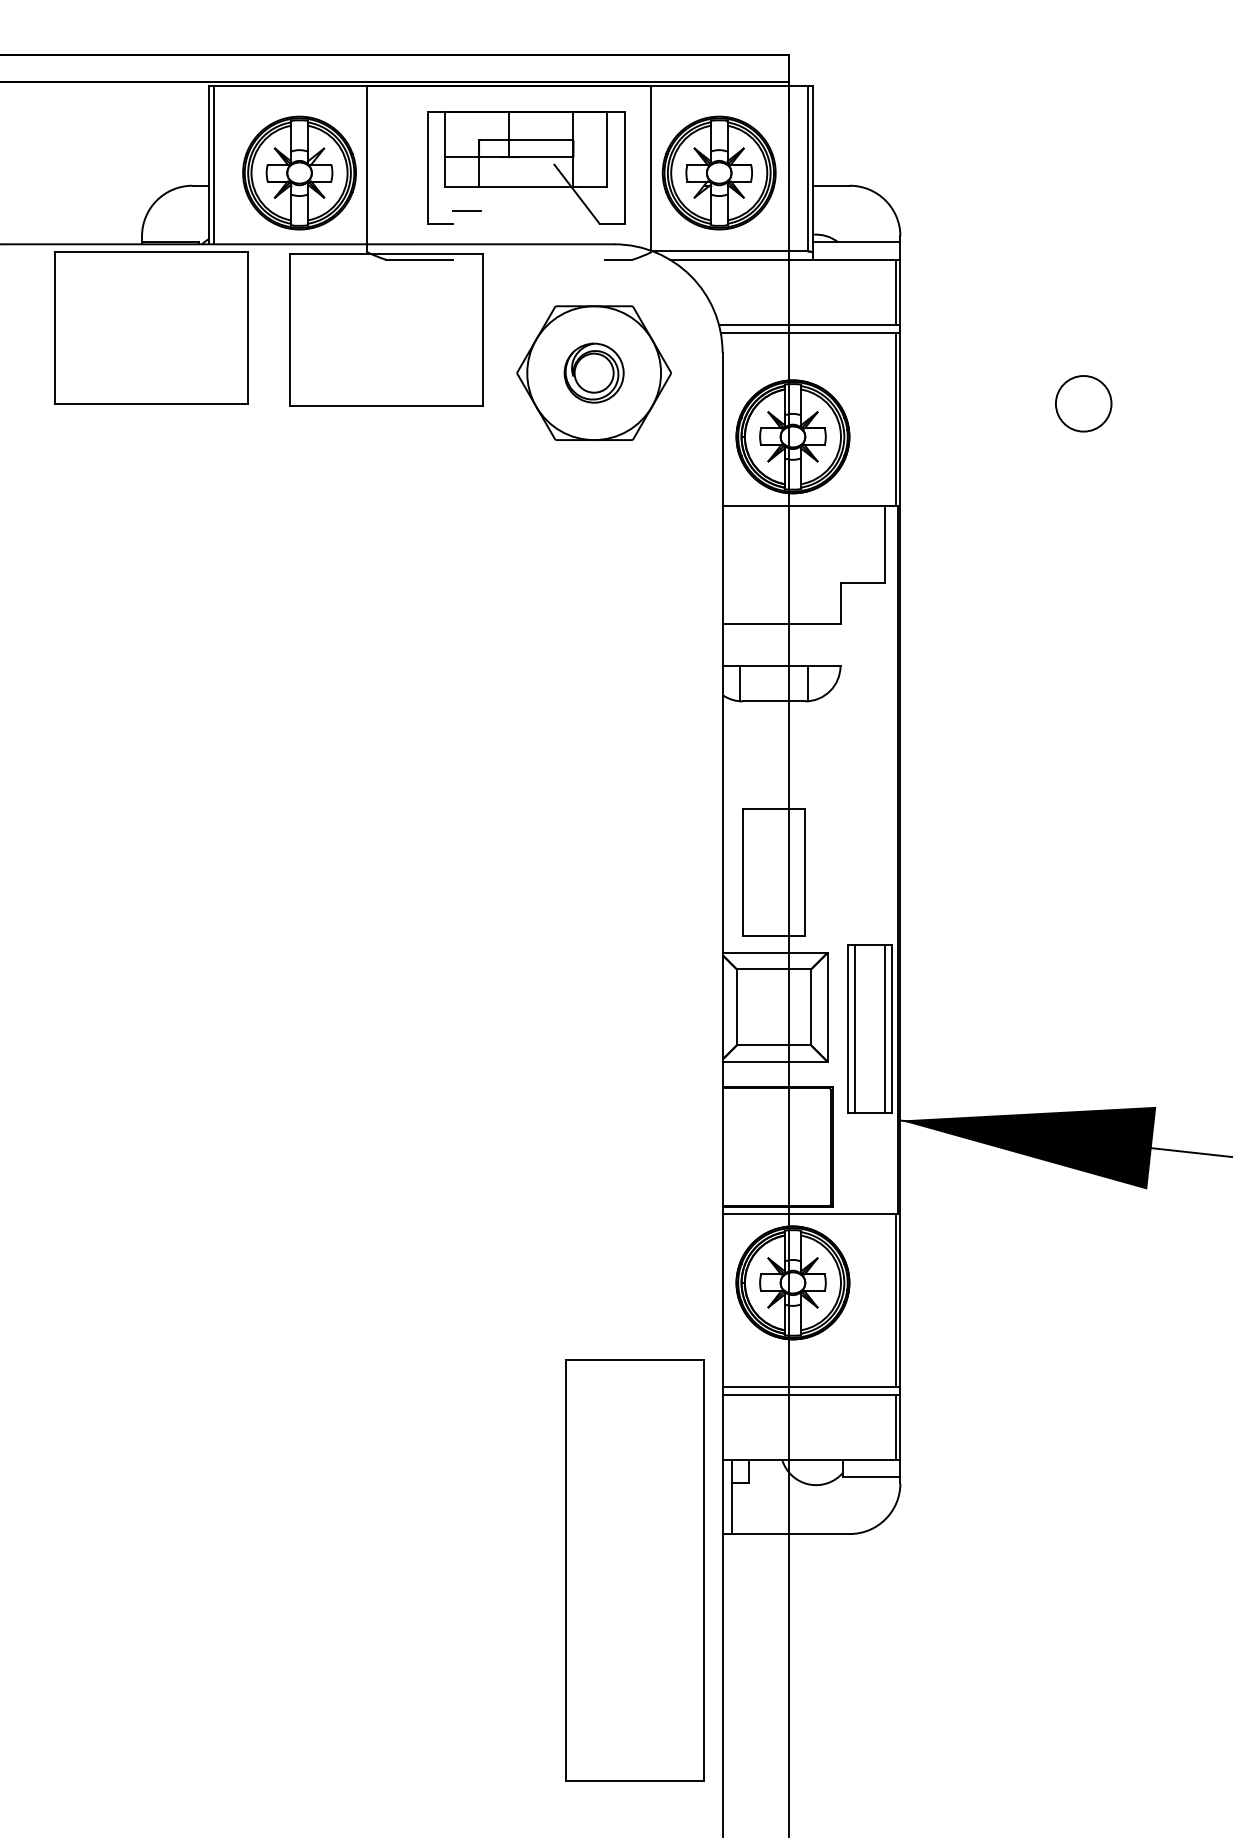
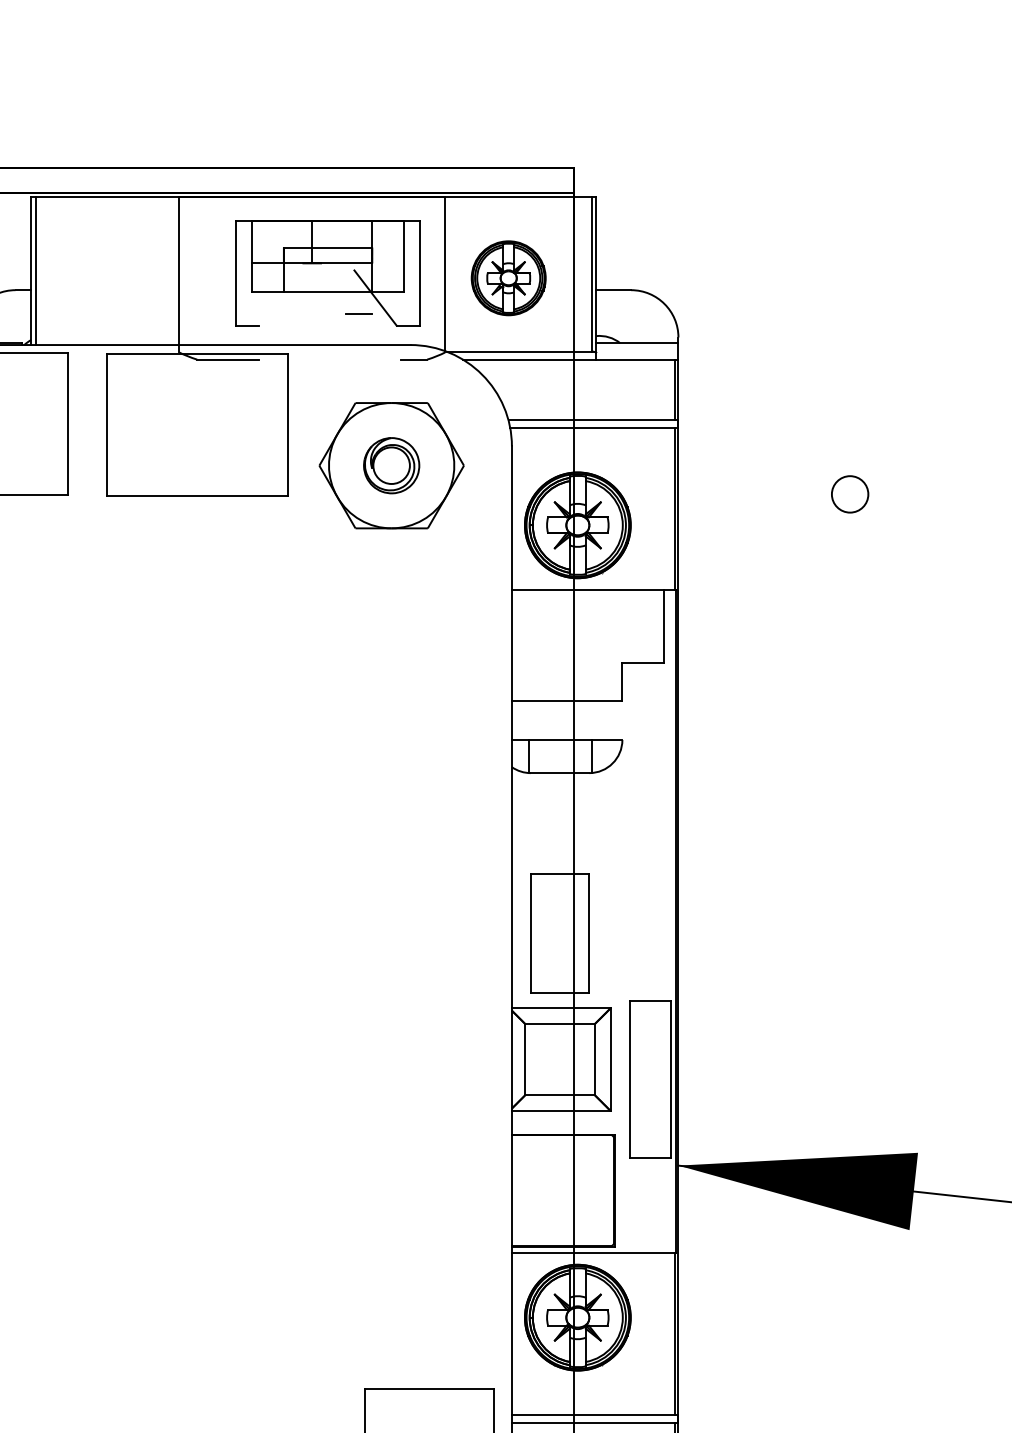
part: (299, 172) -> (115, 277), removed
part: (718, 172) -> (508, 277), size x0.7
line: (466, 210) -> (358, 313), moved
circle: (1083, 403) -> (849, 494), size x0.7
line: (854, 1028) -> (635, 1079), removed
line: (885, 1028) -> (664, 1079), removed

